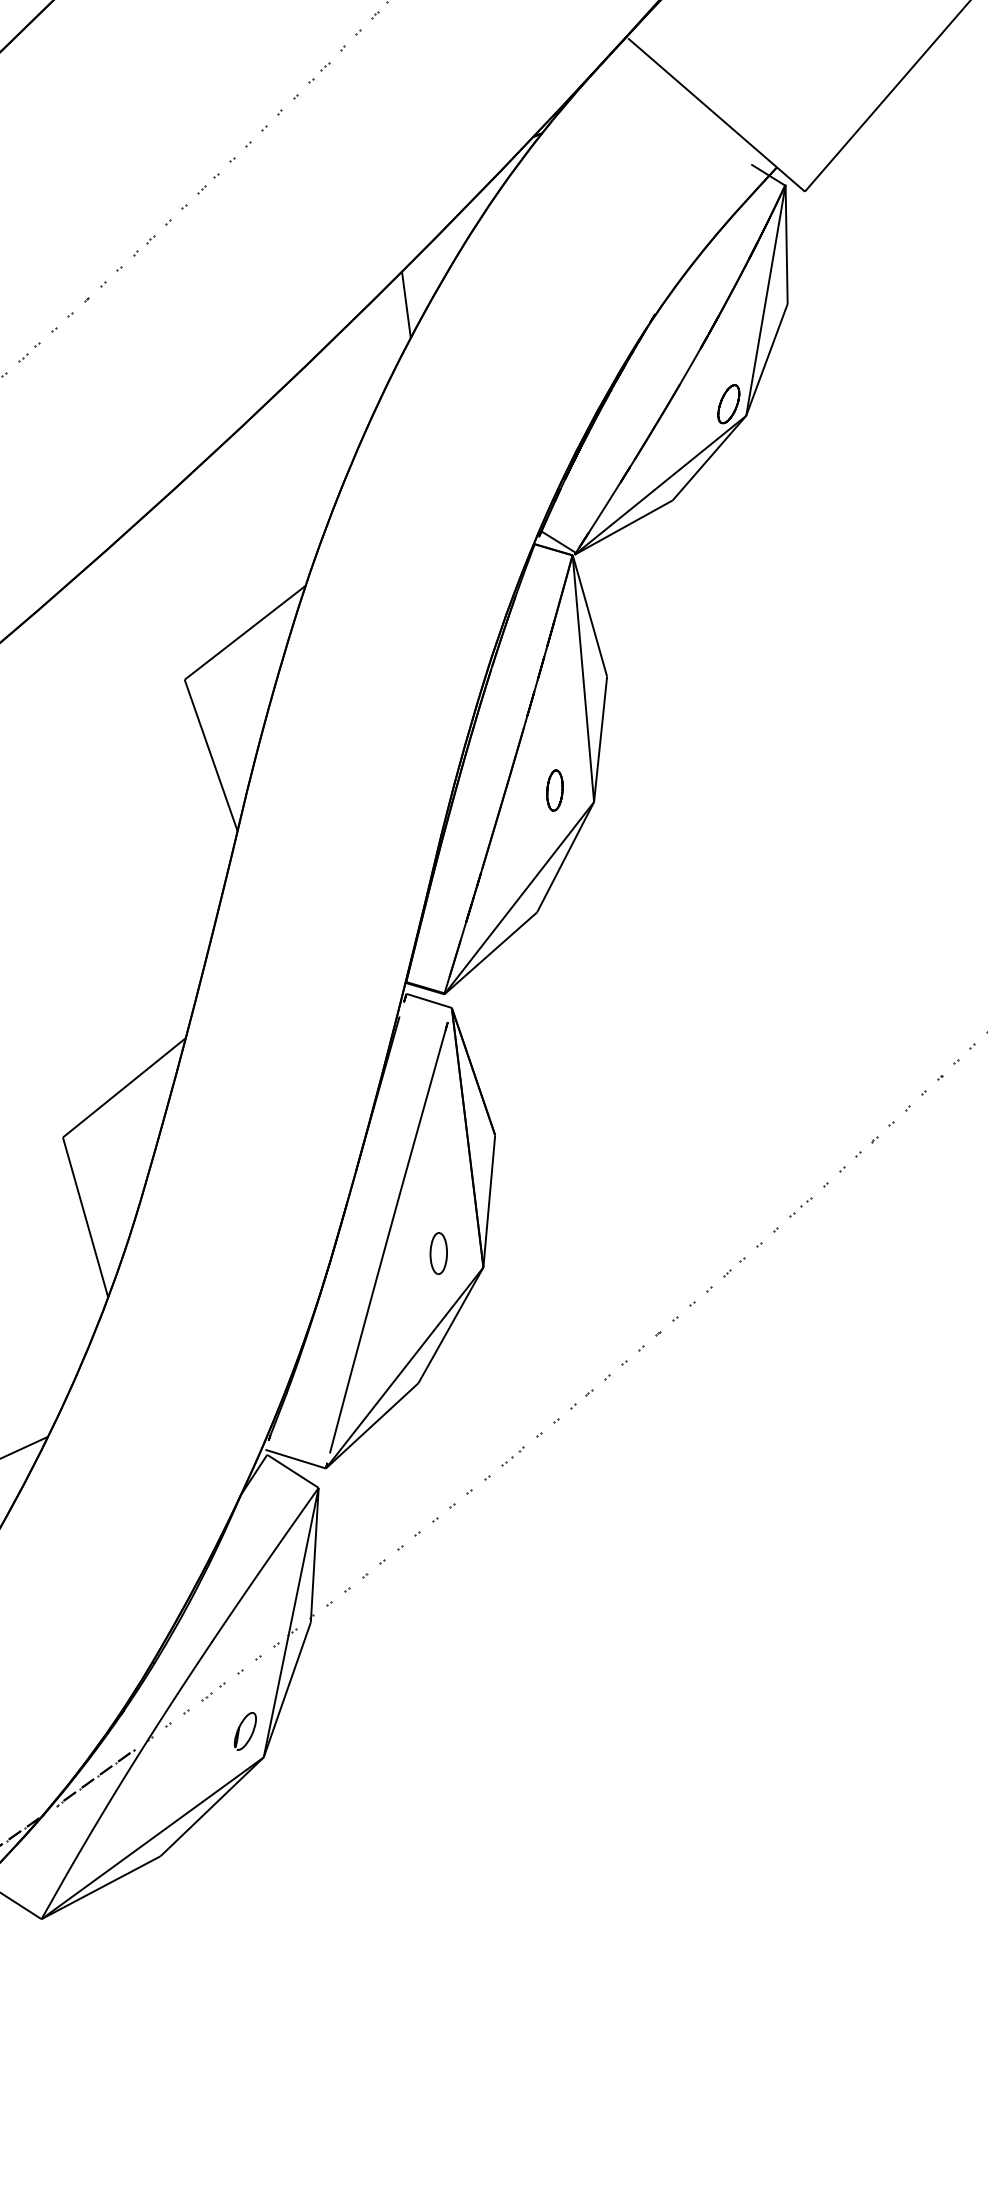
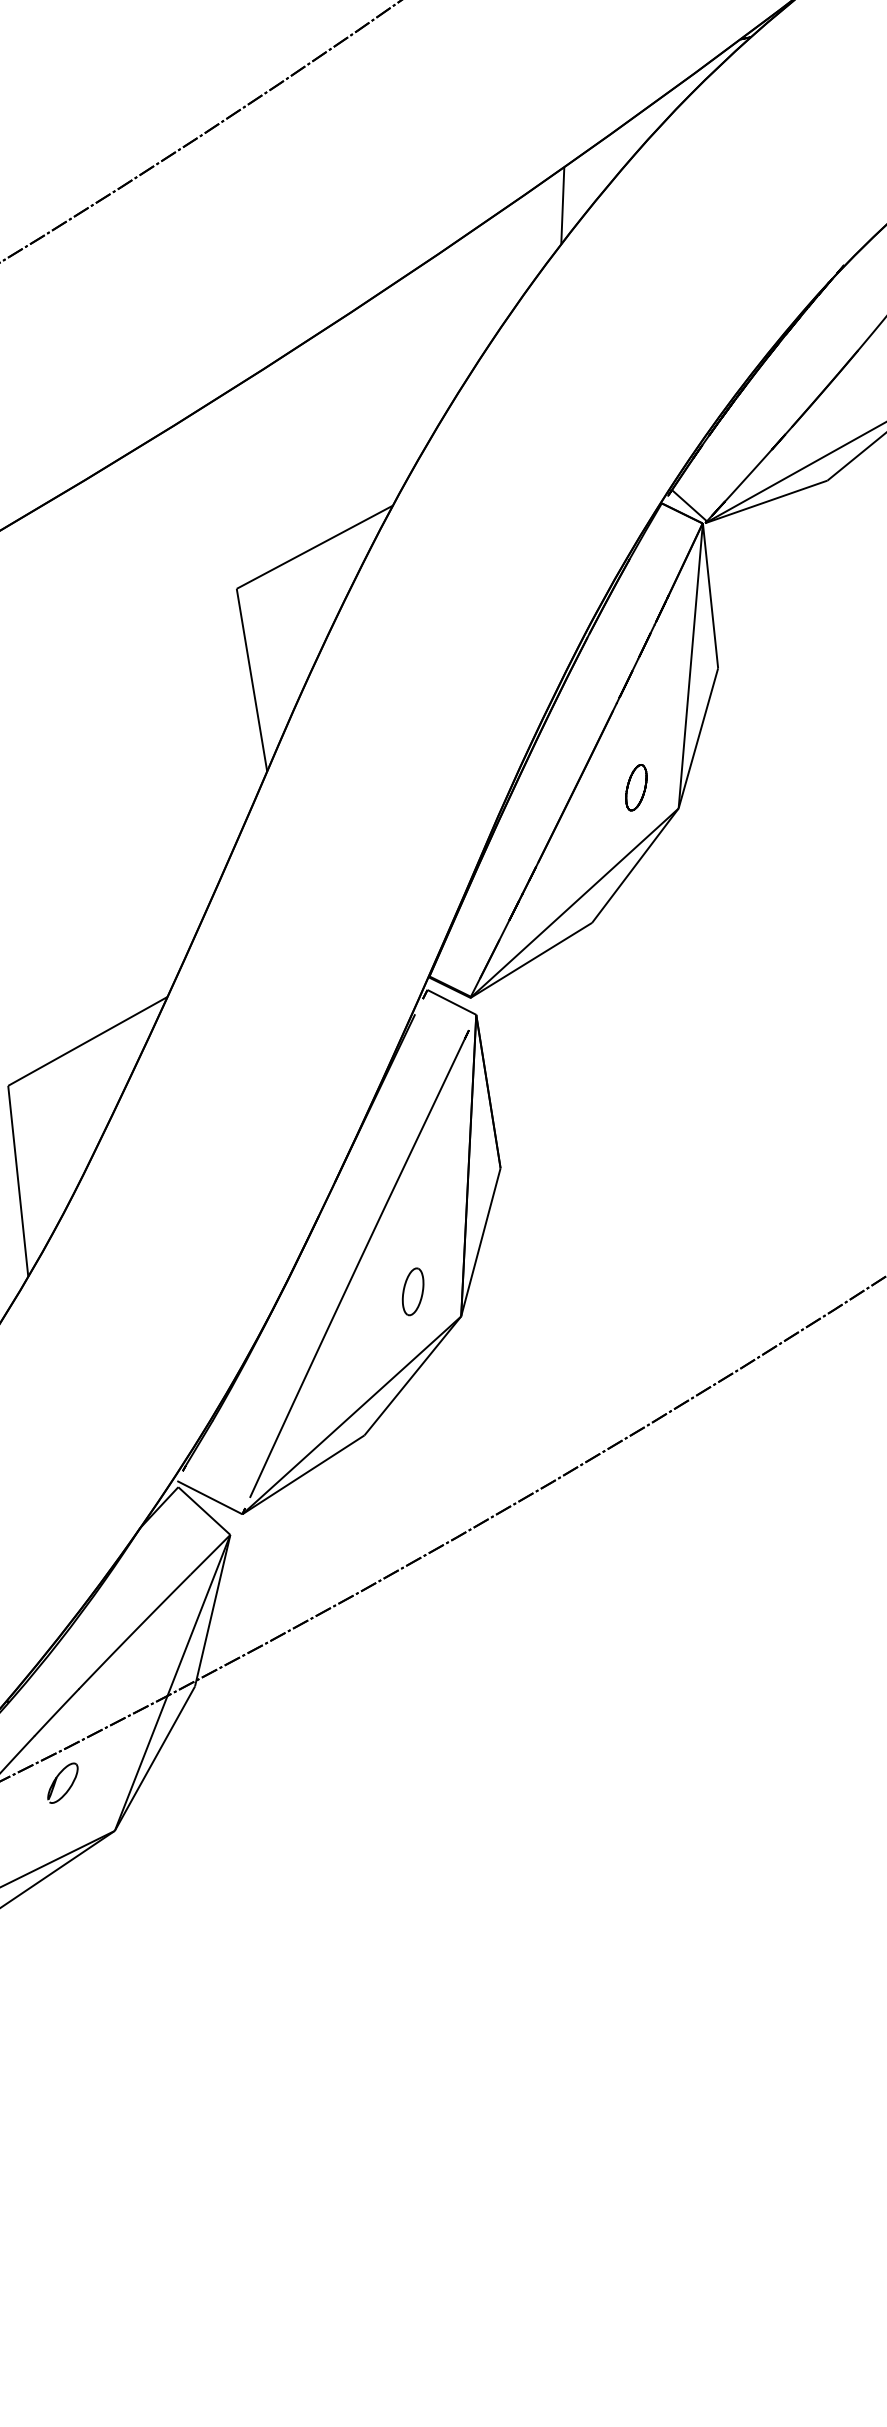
part: (244, 1731) -> (61, 1783), moved

